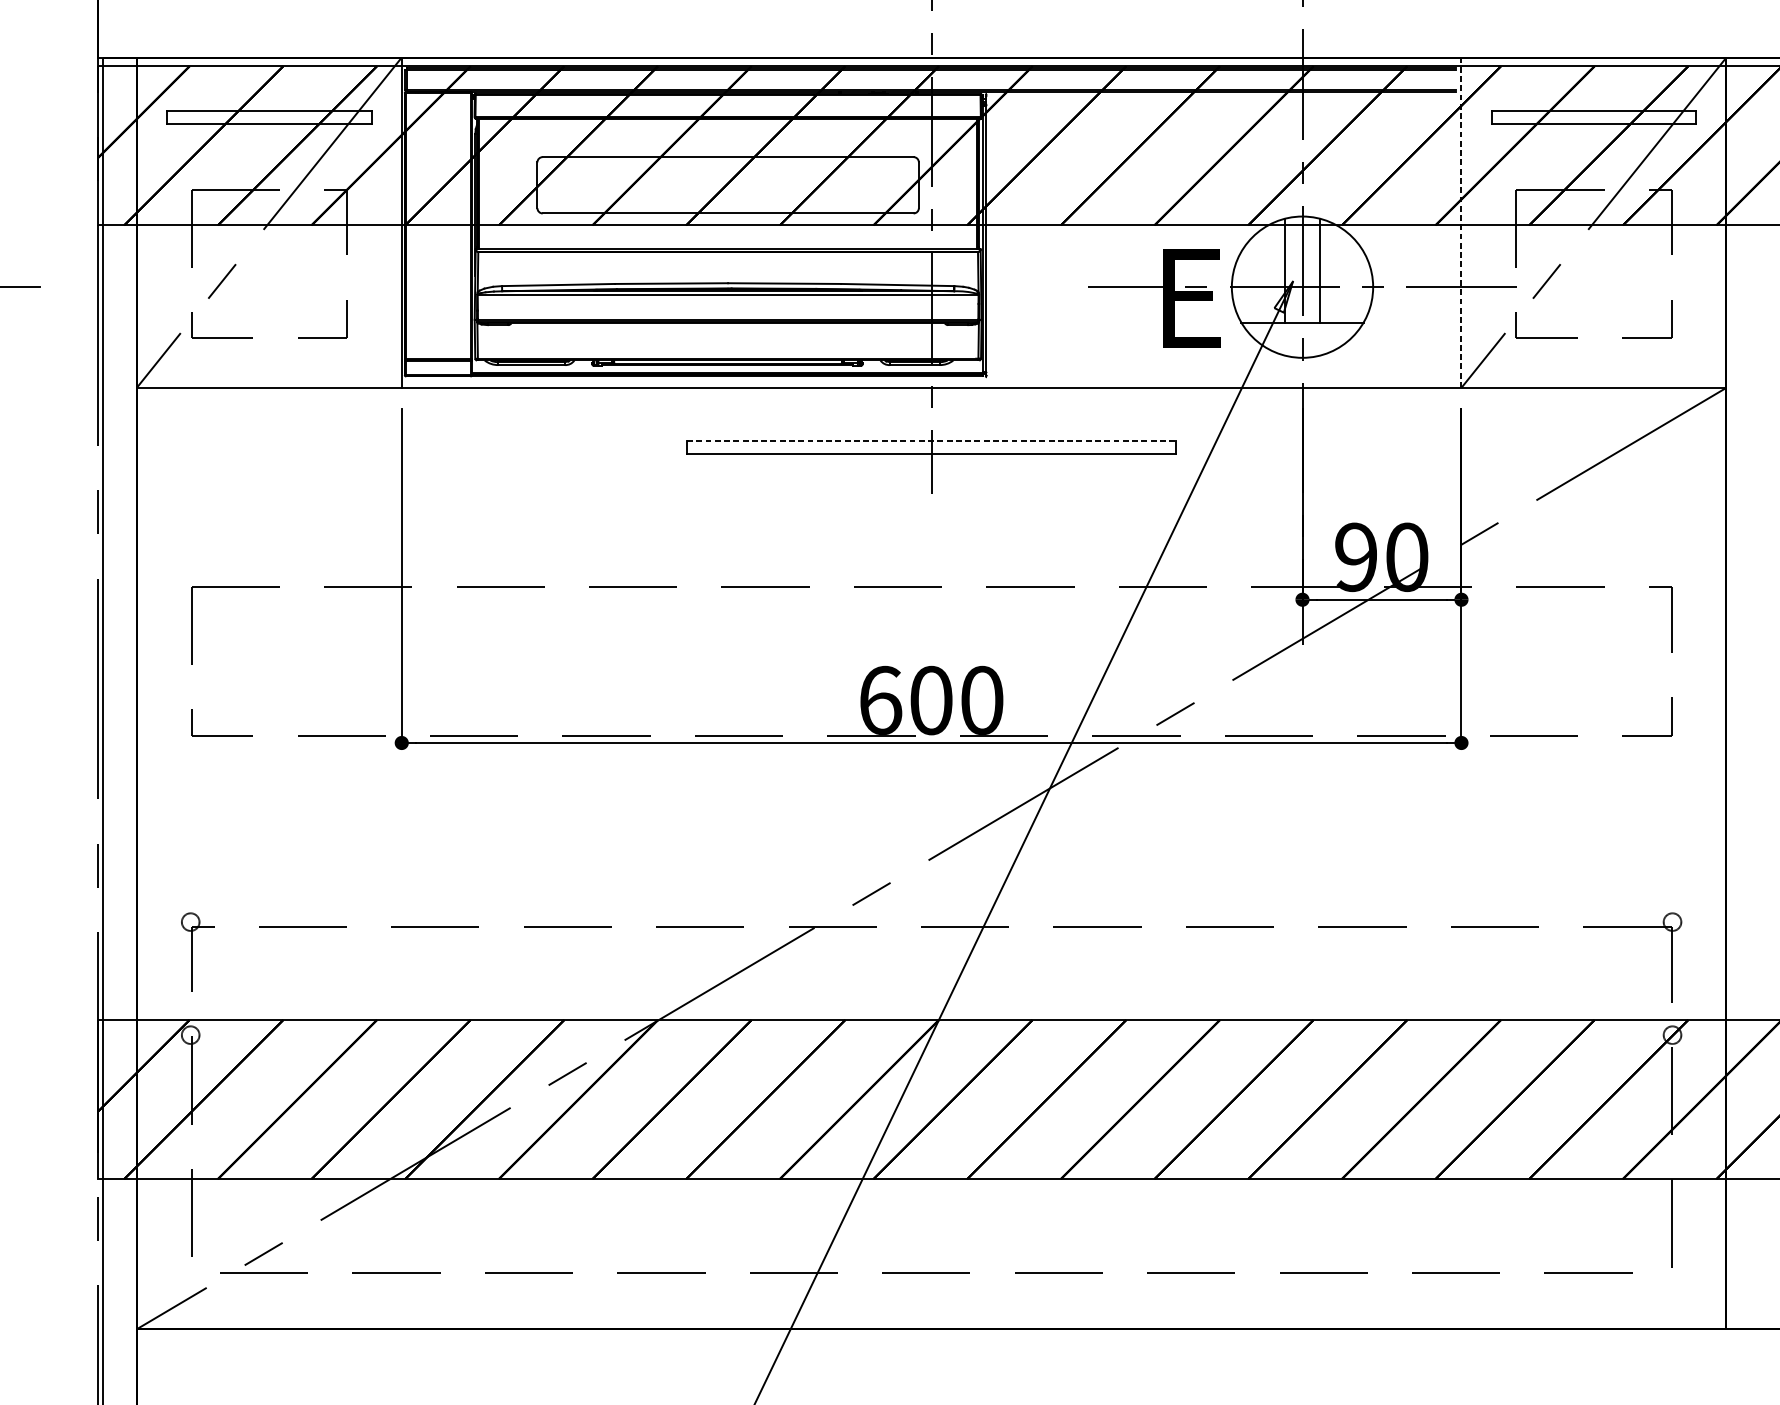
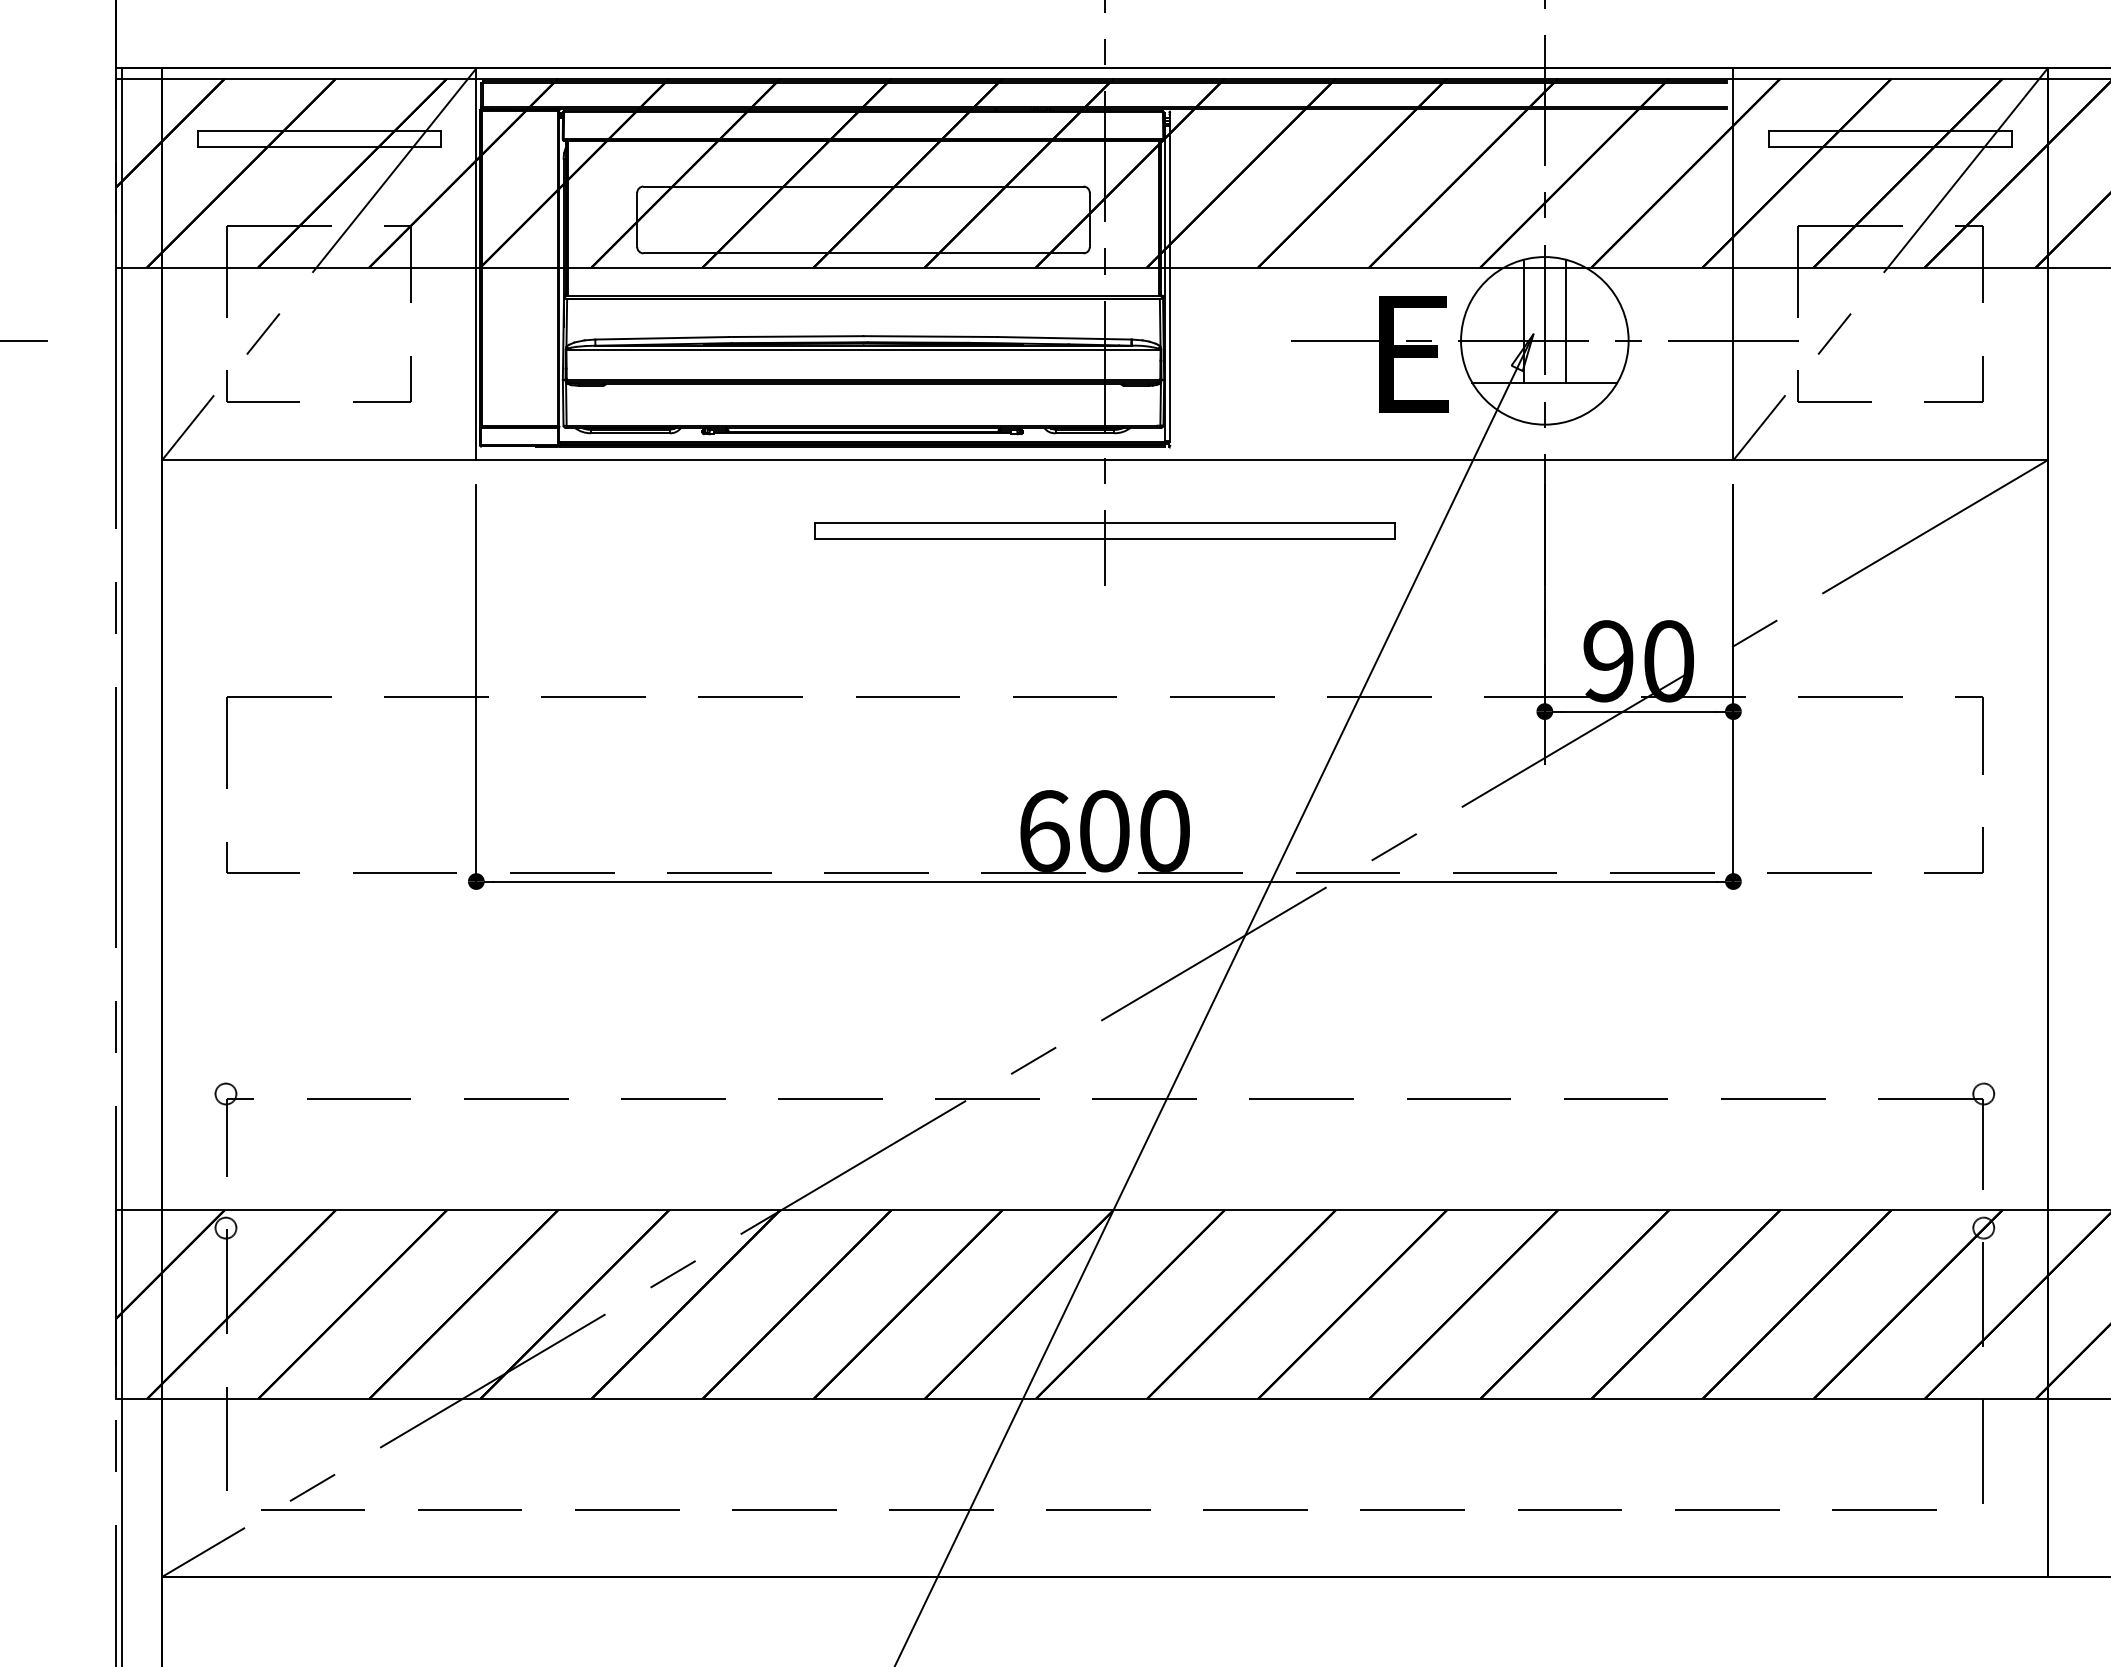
line: (1461, 222) -> (1733, 264), dashed -> solid
line: (932, 441) -> (1105, 523), dashed -> solid

